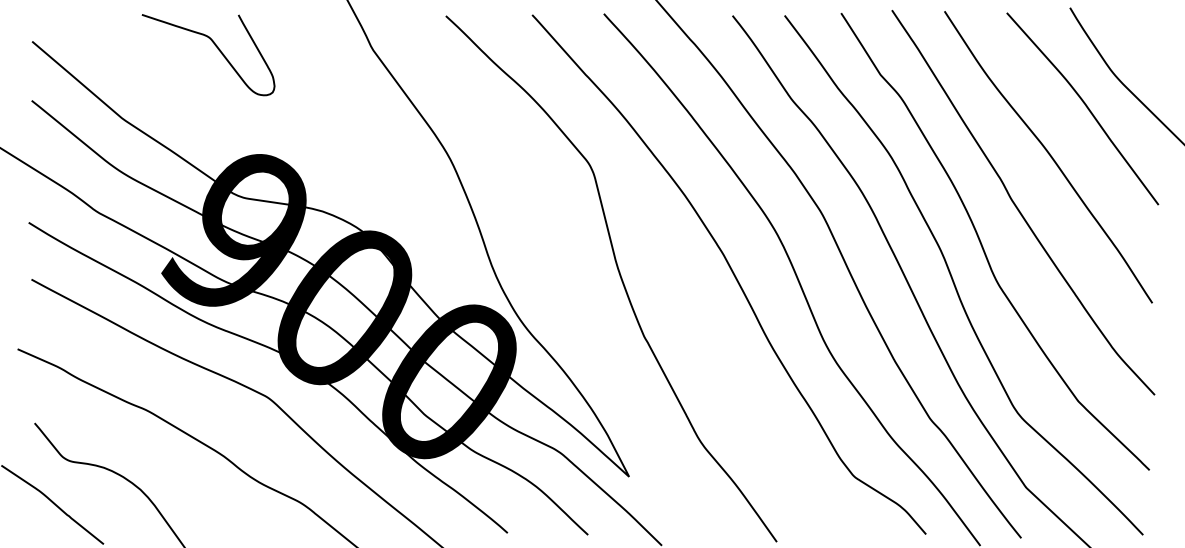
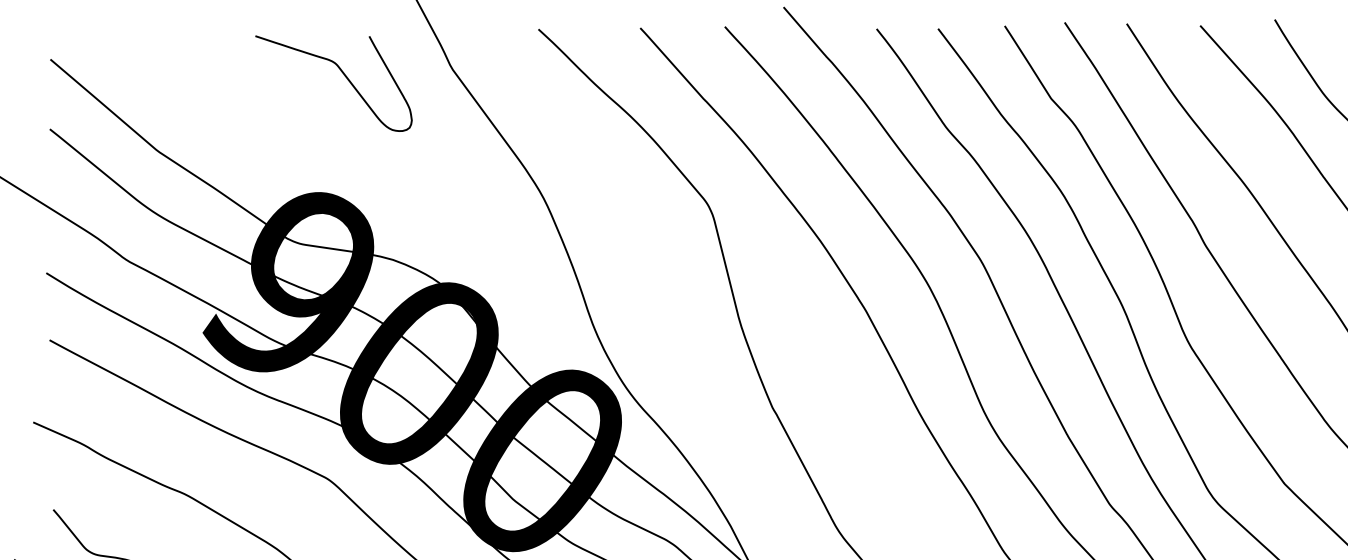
curve: (217, 49) -> (344, 77), moved

